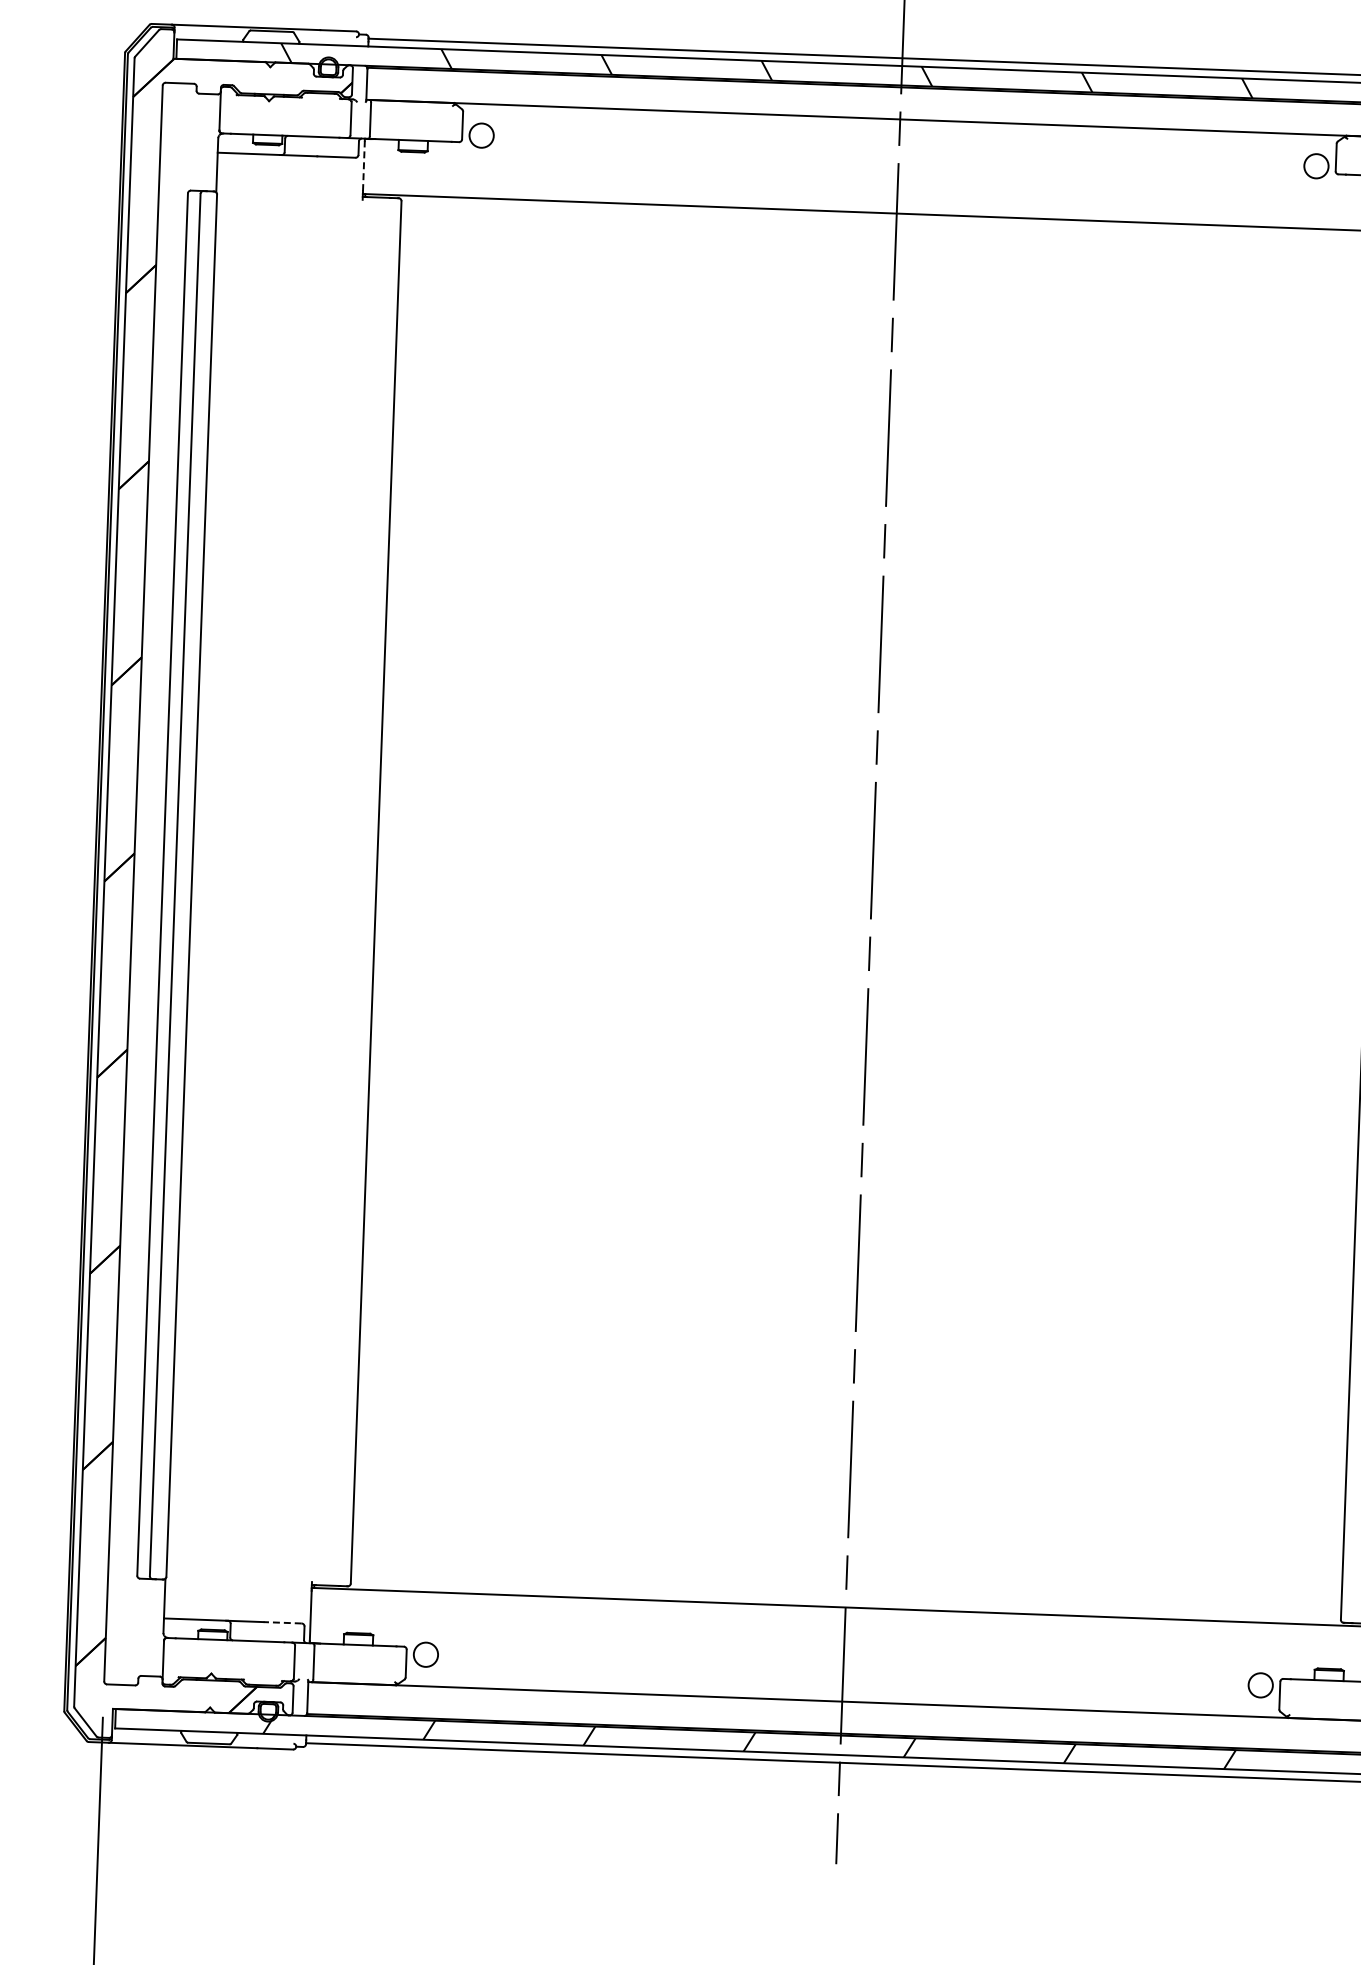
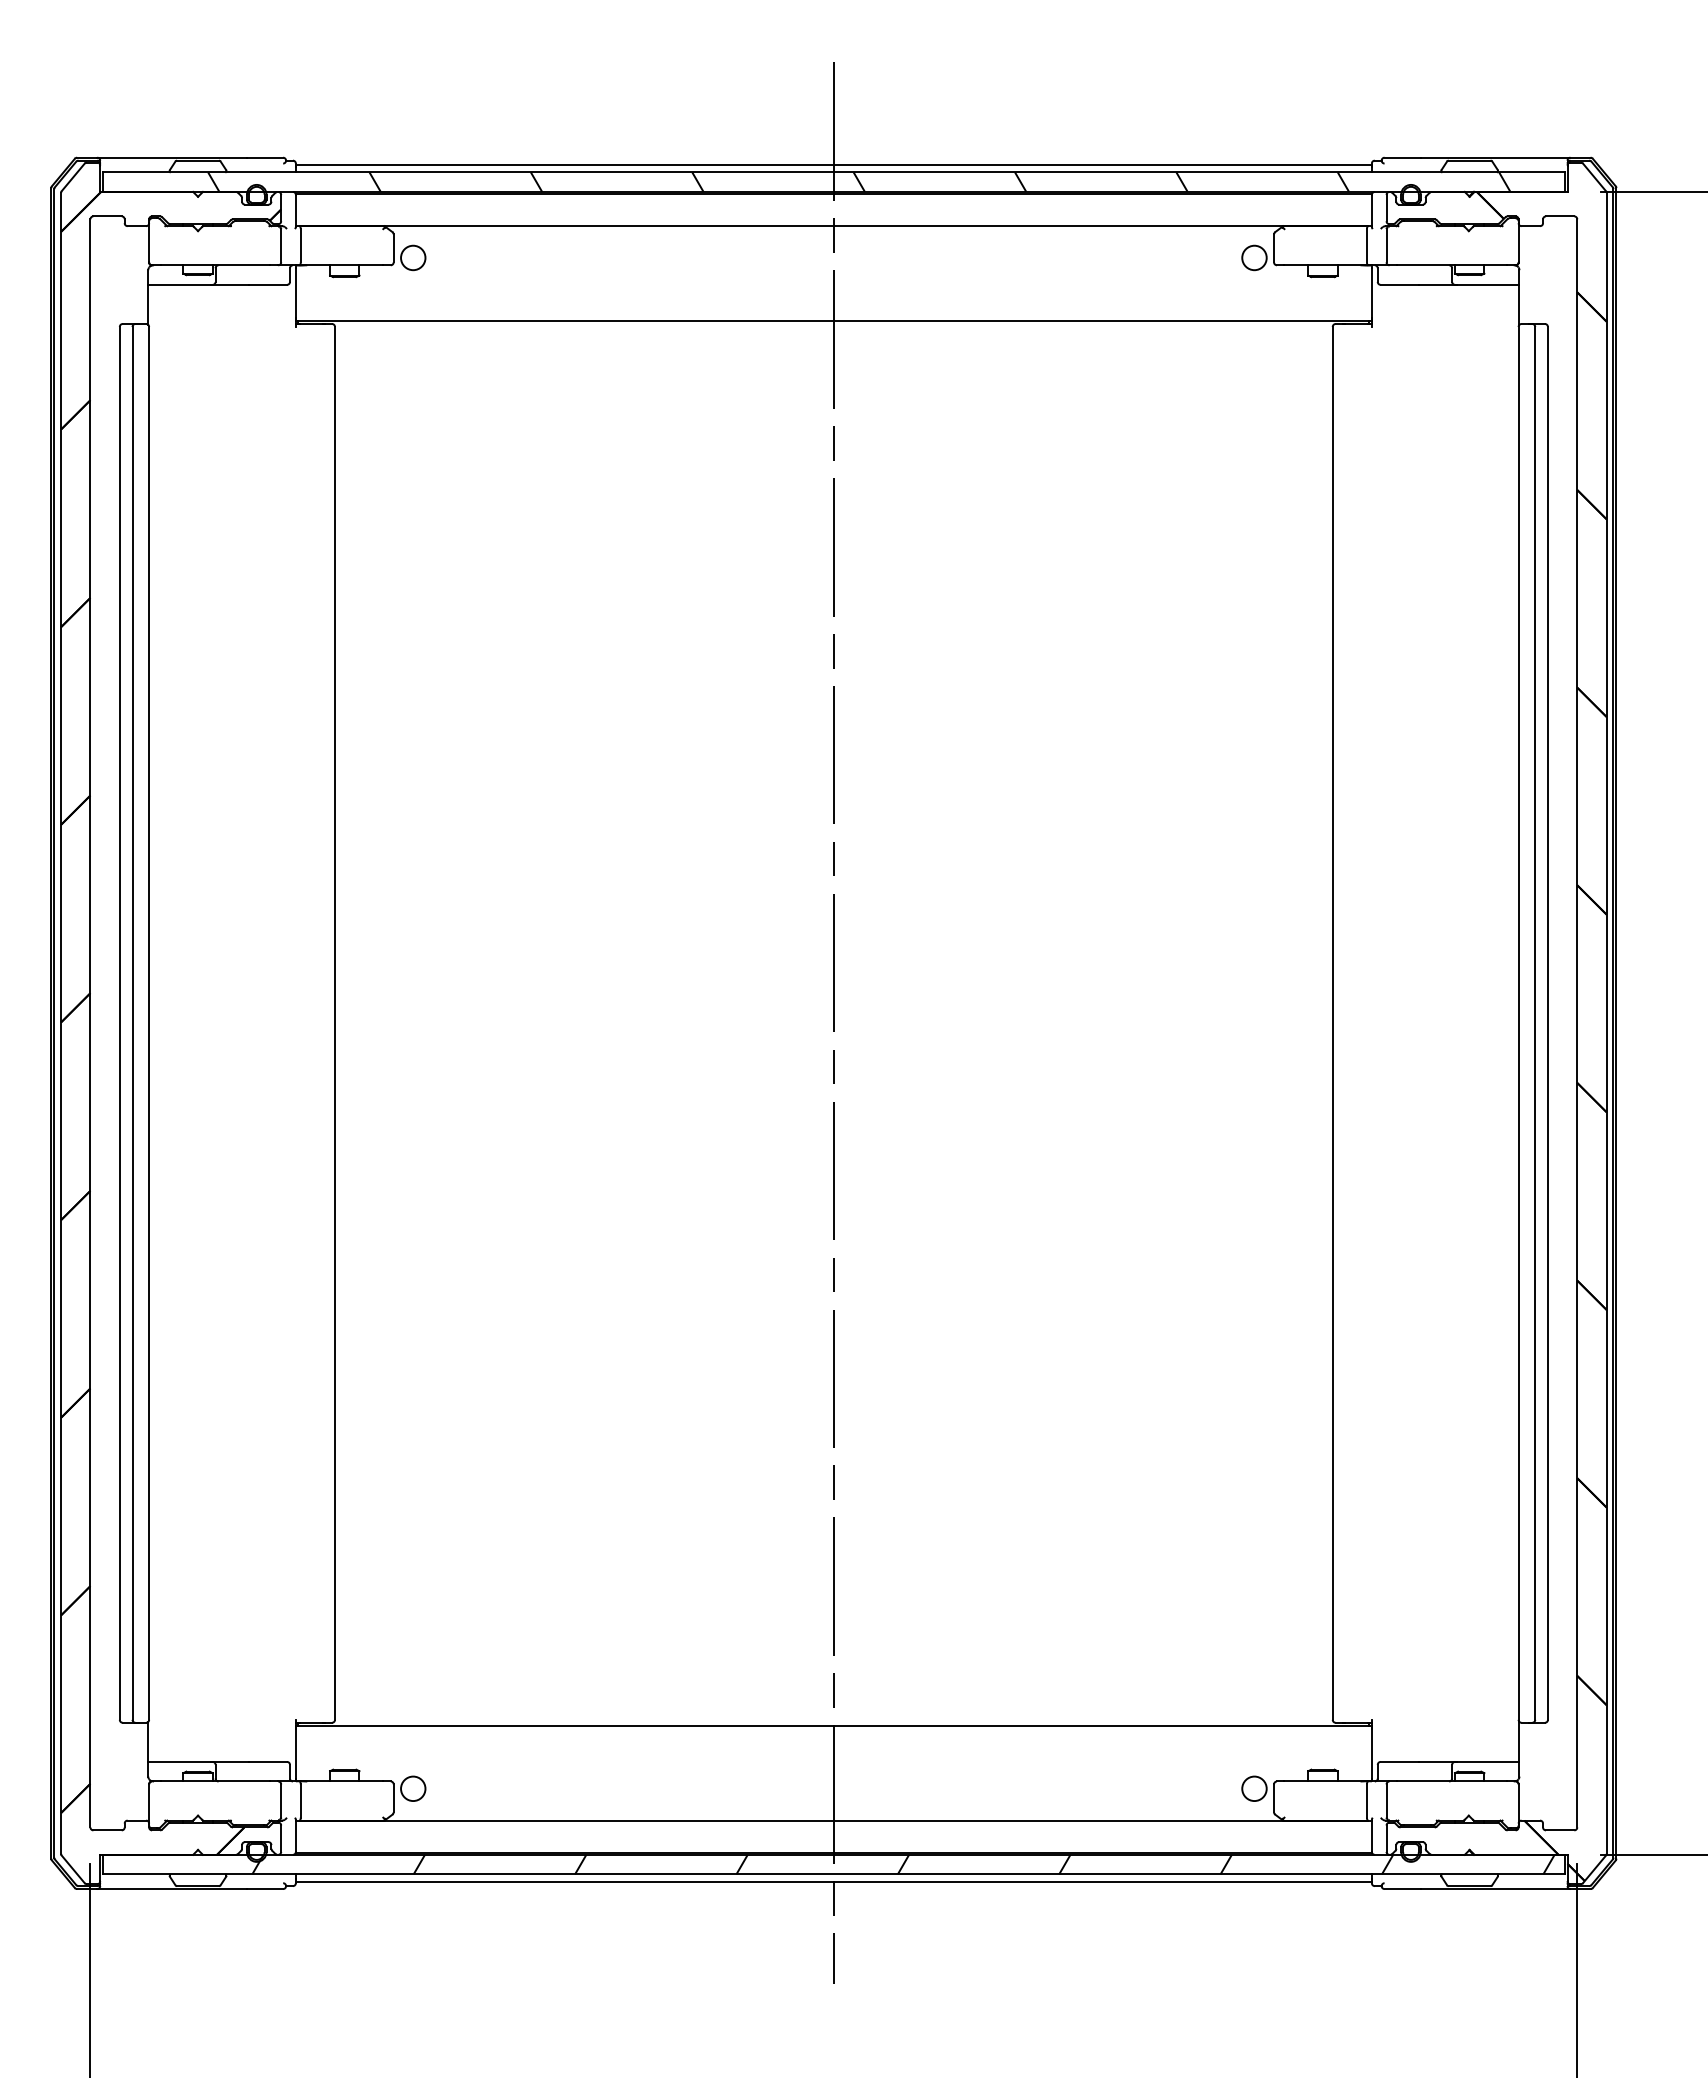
line: (363, 165) -> (295, 292), dashed -> solid
line: (282, 1622) -> (267, 1761), dashed -> solid

